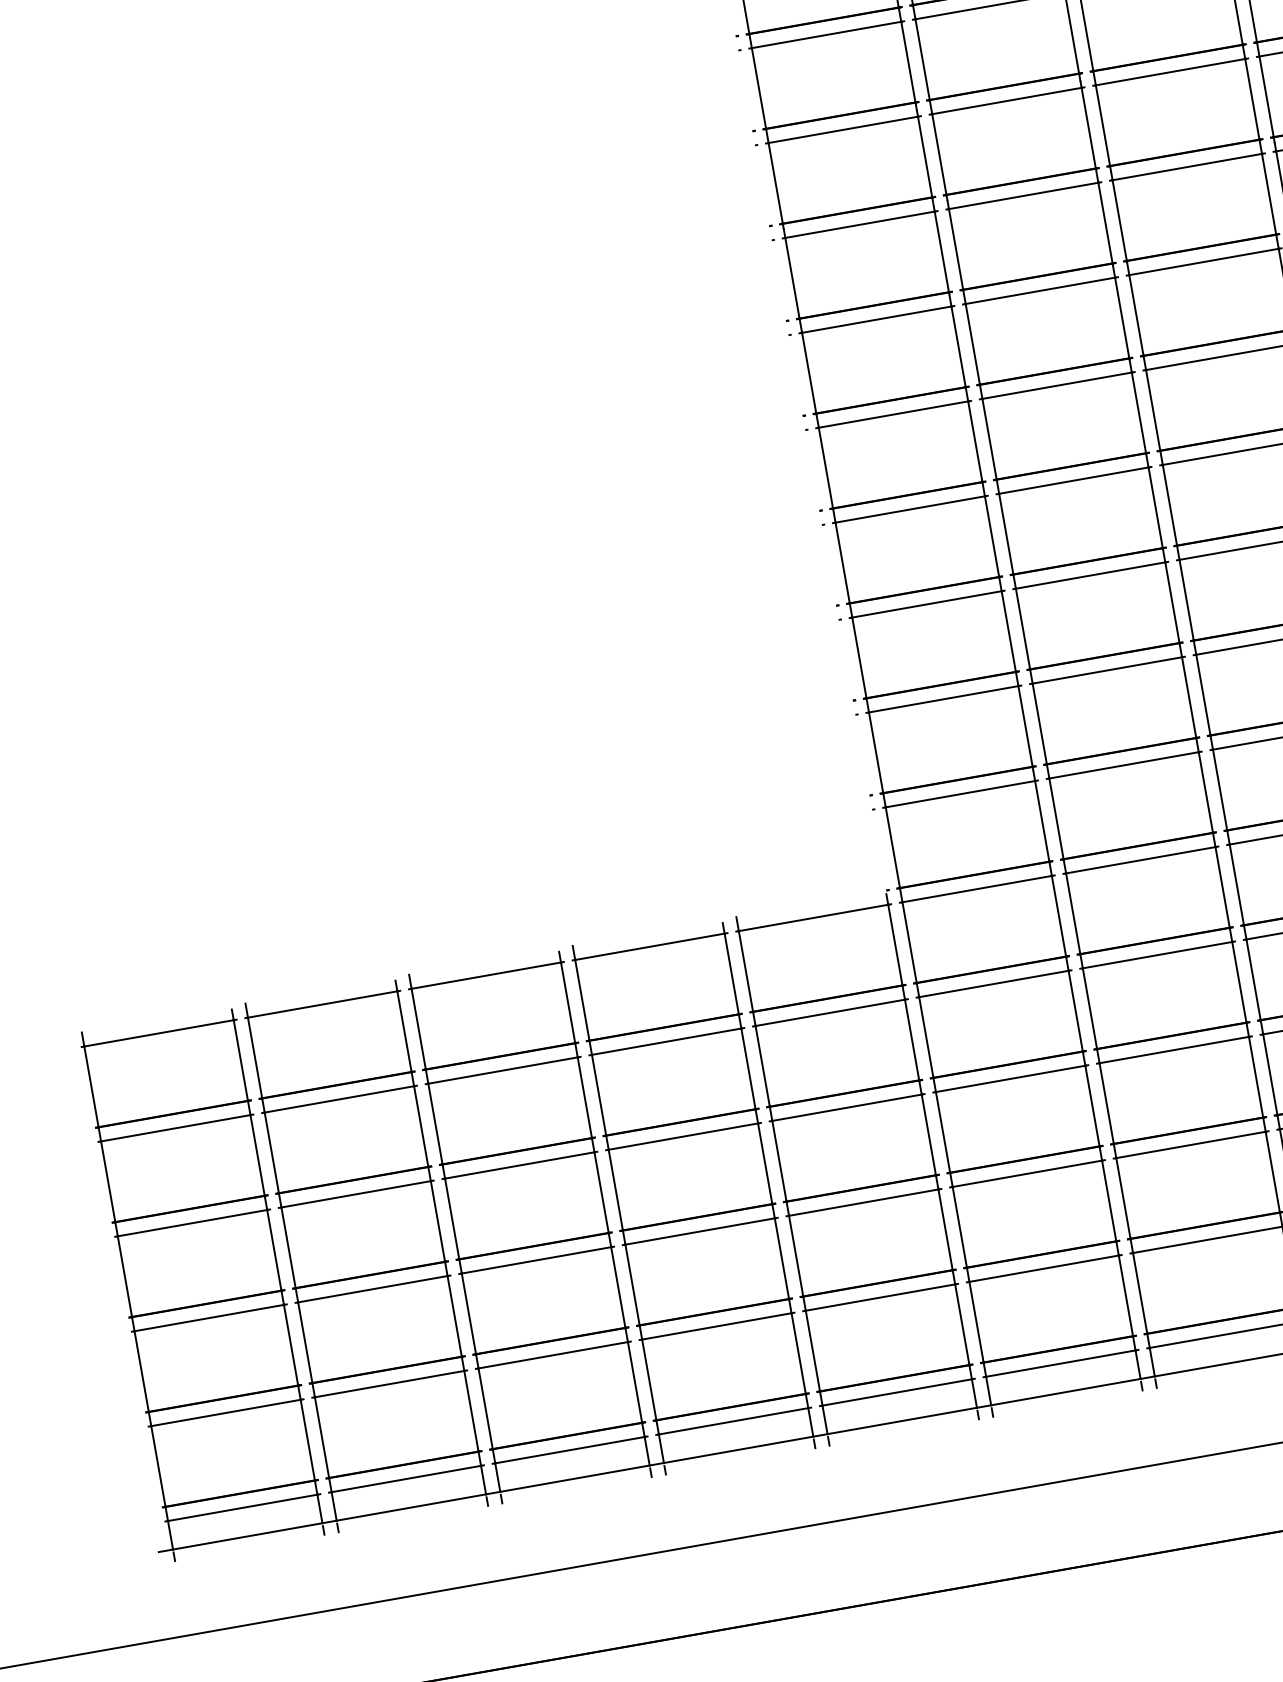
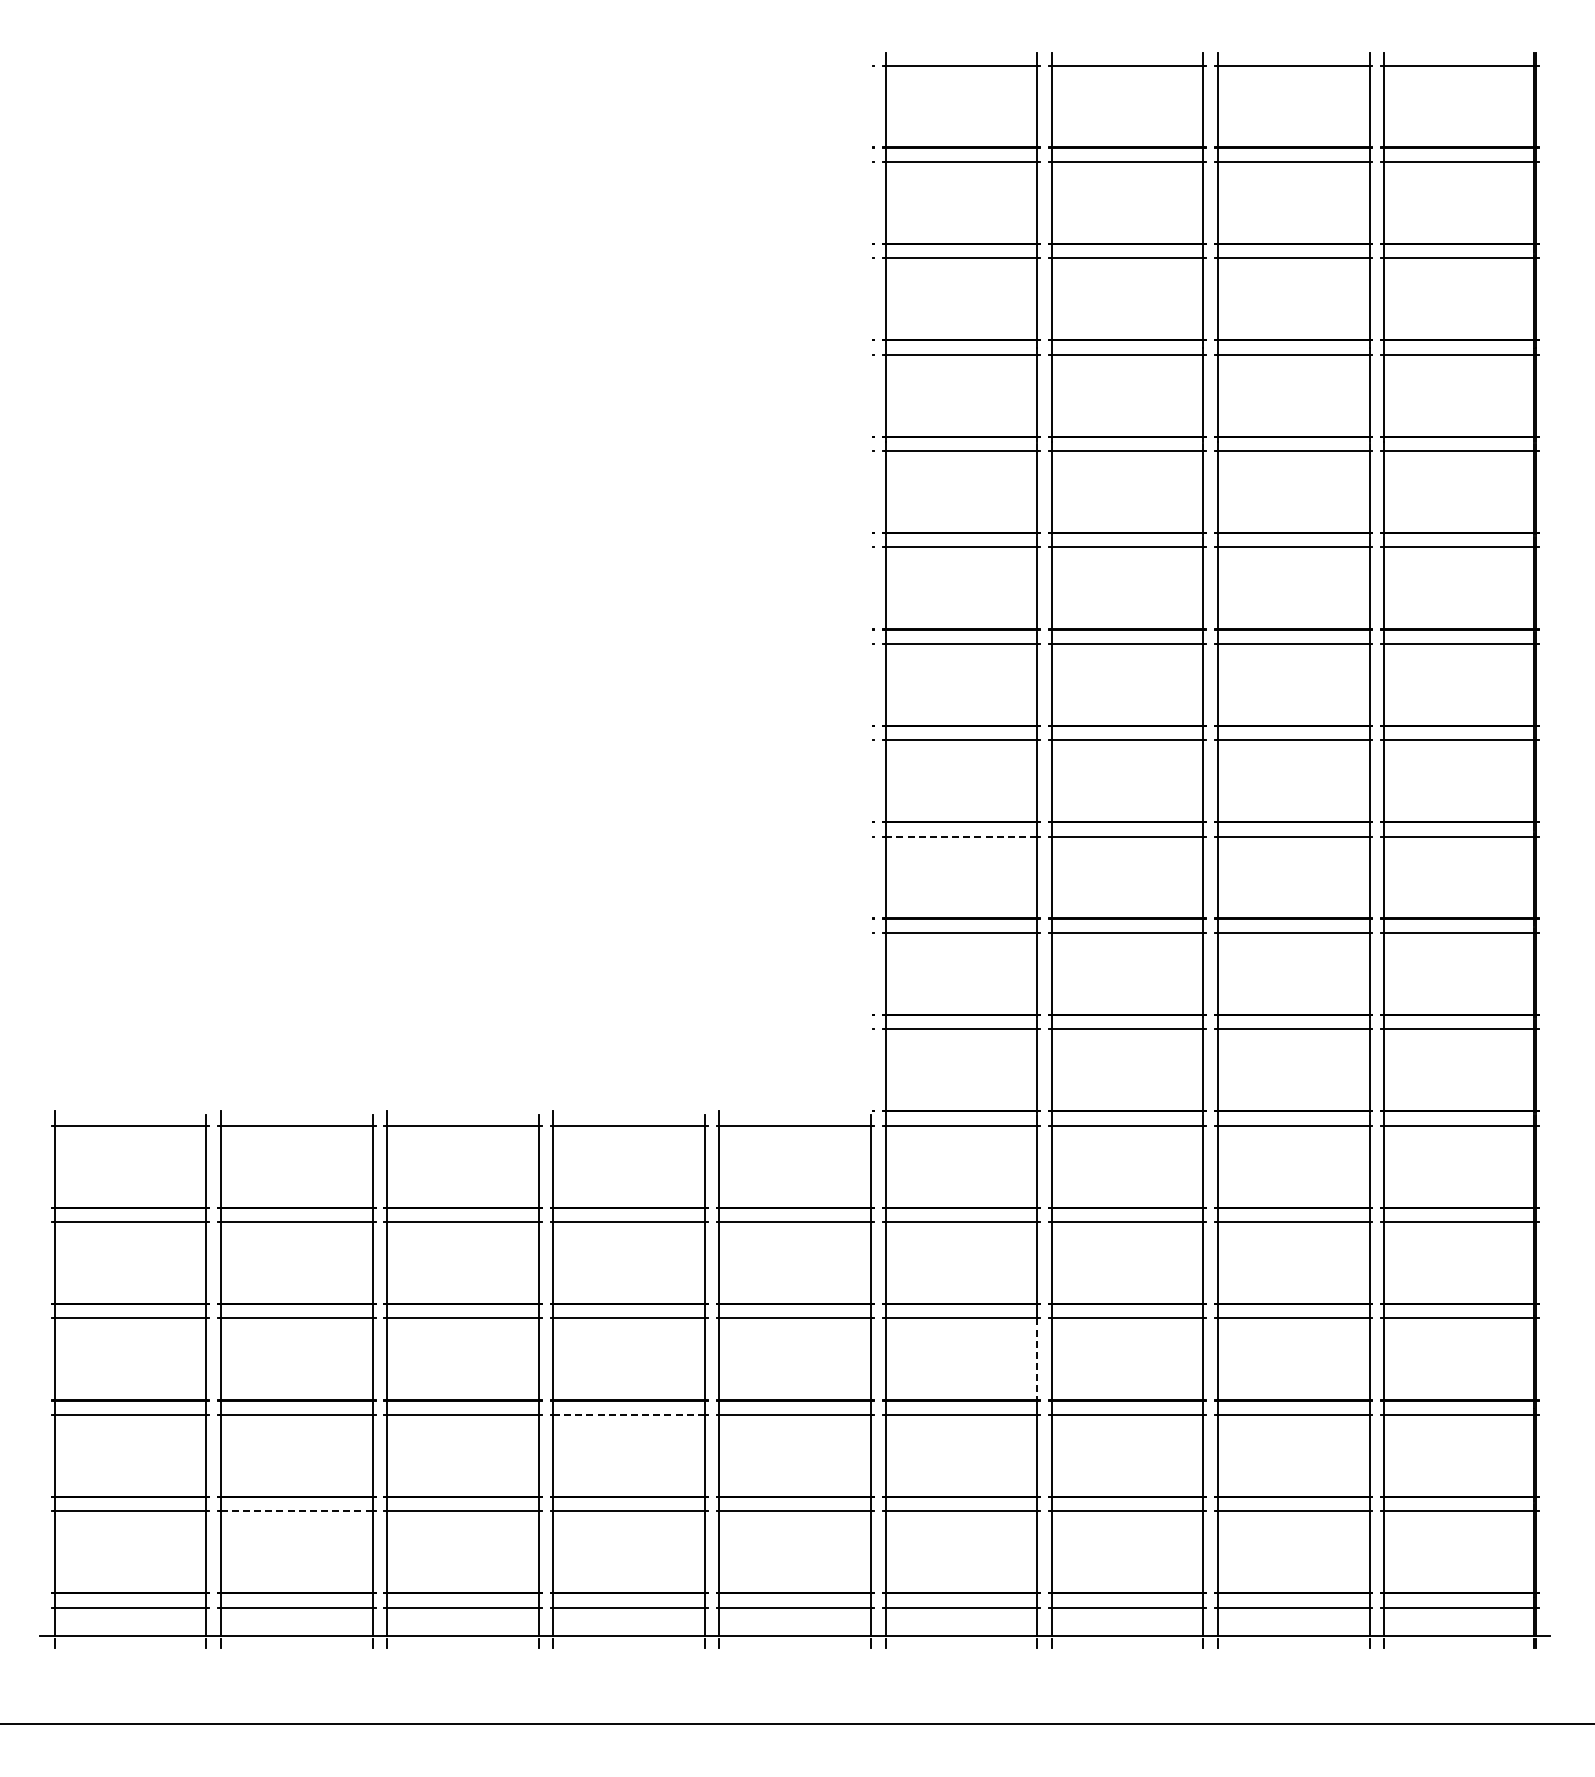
line: (927, 604) -> (961, 836), solid -> dashed
line: (1092, 1106) -> (1037, 1359), solid -> dashed
line: (700, 1231) -> (629, 1414), solid -> dashed
line: (389, 1384) -> (296, 1511), solid -> dashed

